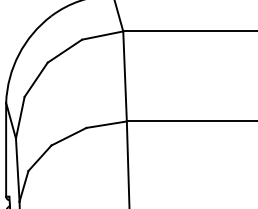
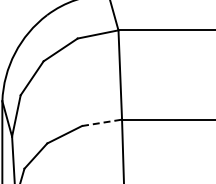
line: (107, 124) -> (102, 122), solid -> dashed

